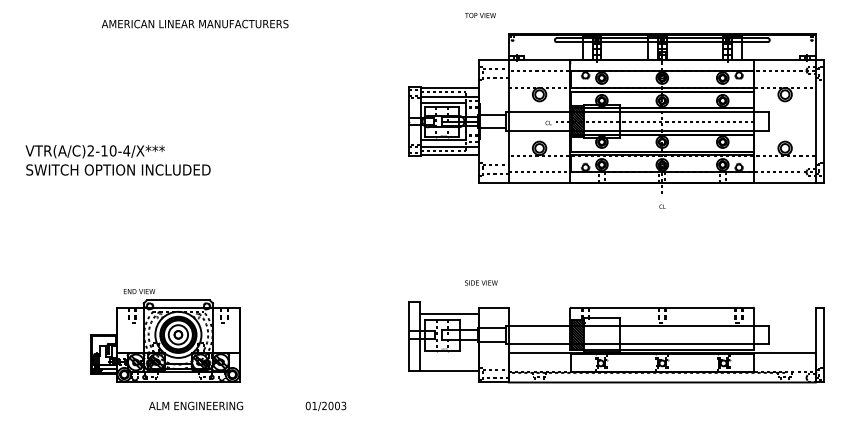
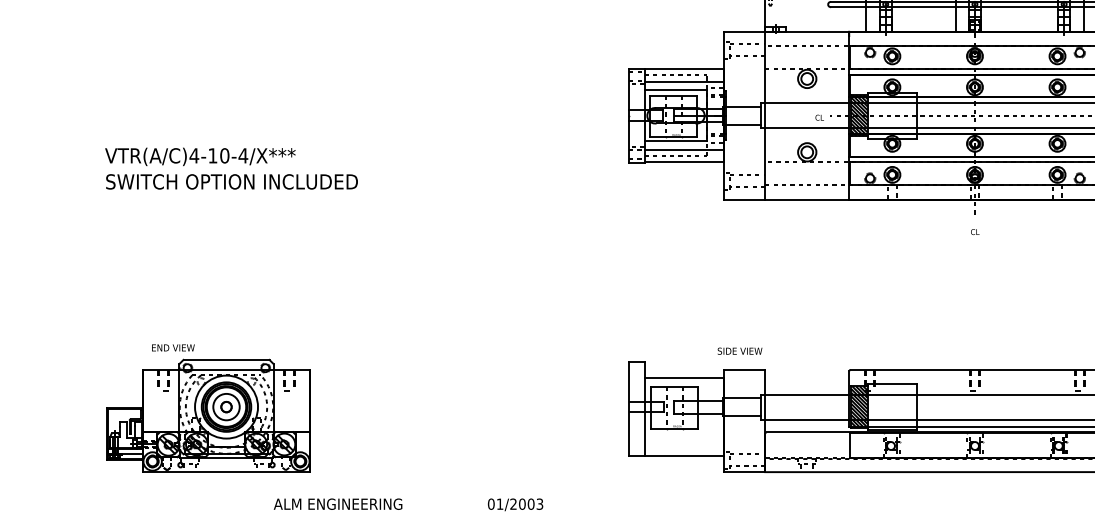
text: (90, 150) -> (193, 155), VTR(A/C)2-10-4/X*** -> VTR(A/C)4-10-4/X***
text: (481, 282) -> (740, 350), moved
part: (165, 335) -> (208, 407), moved

